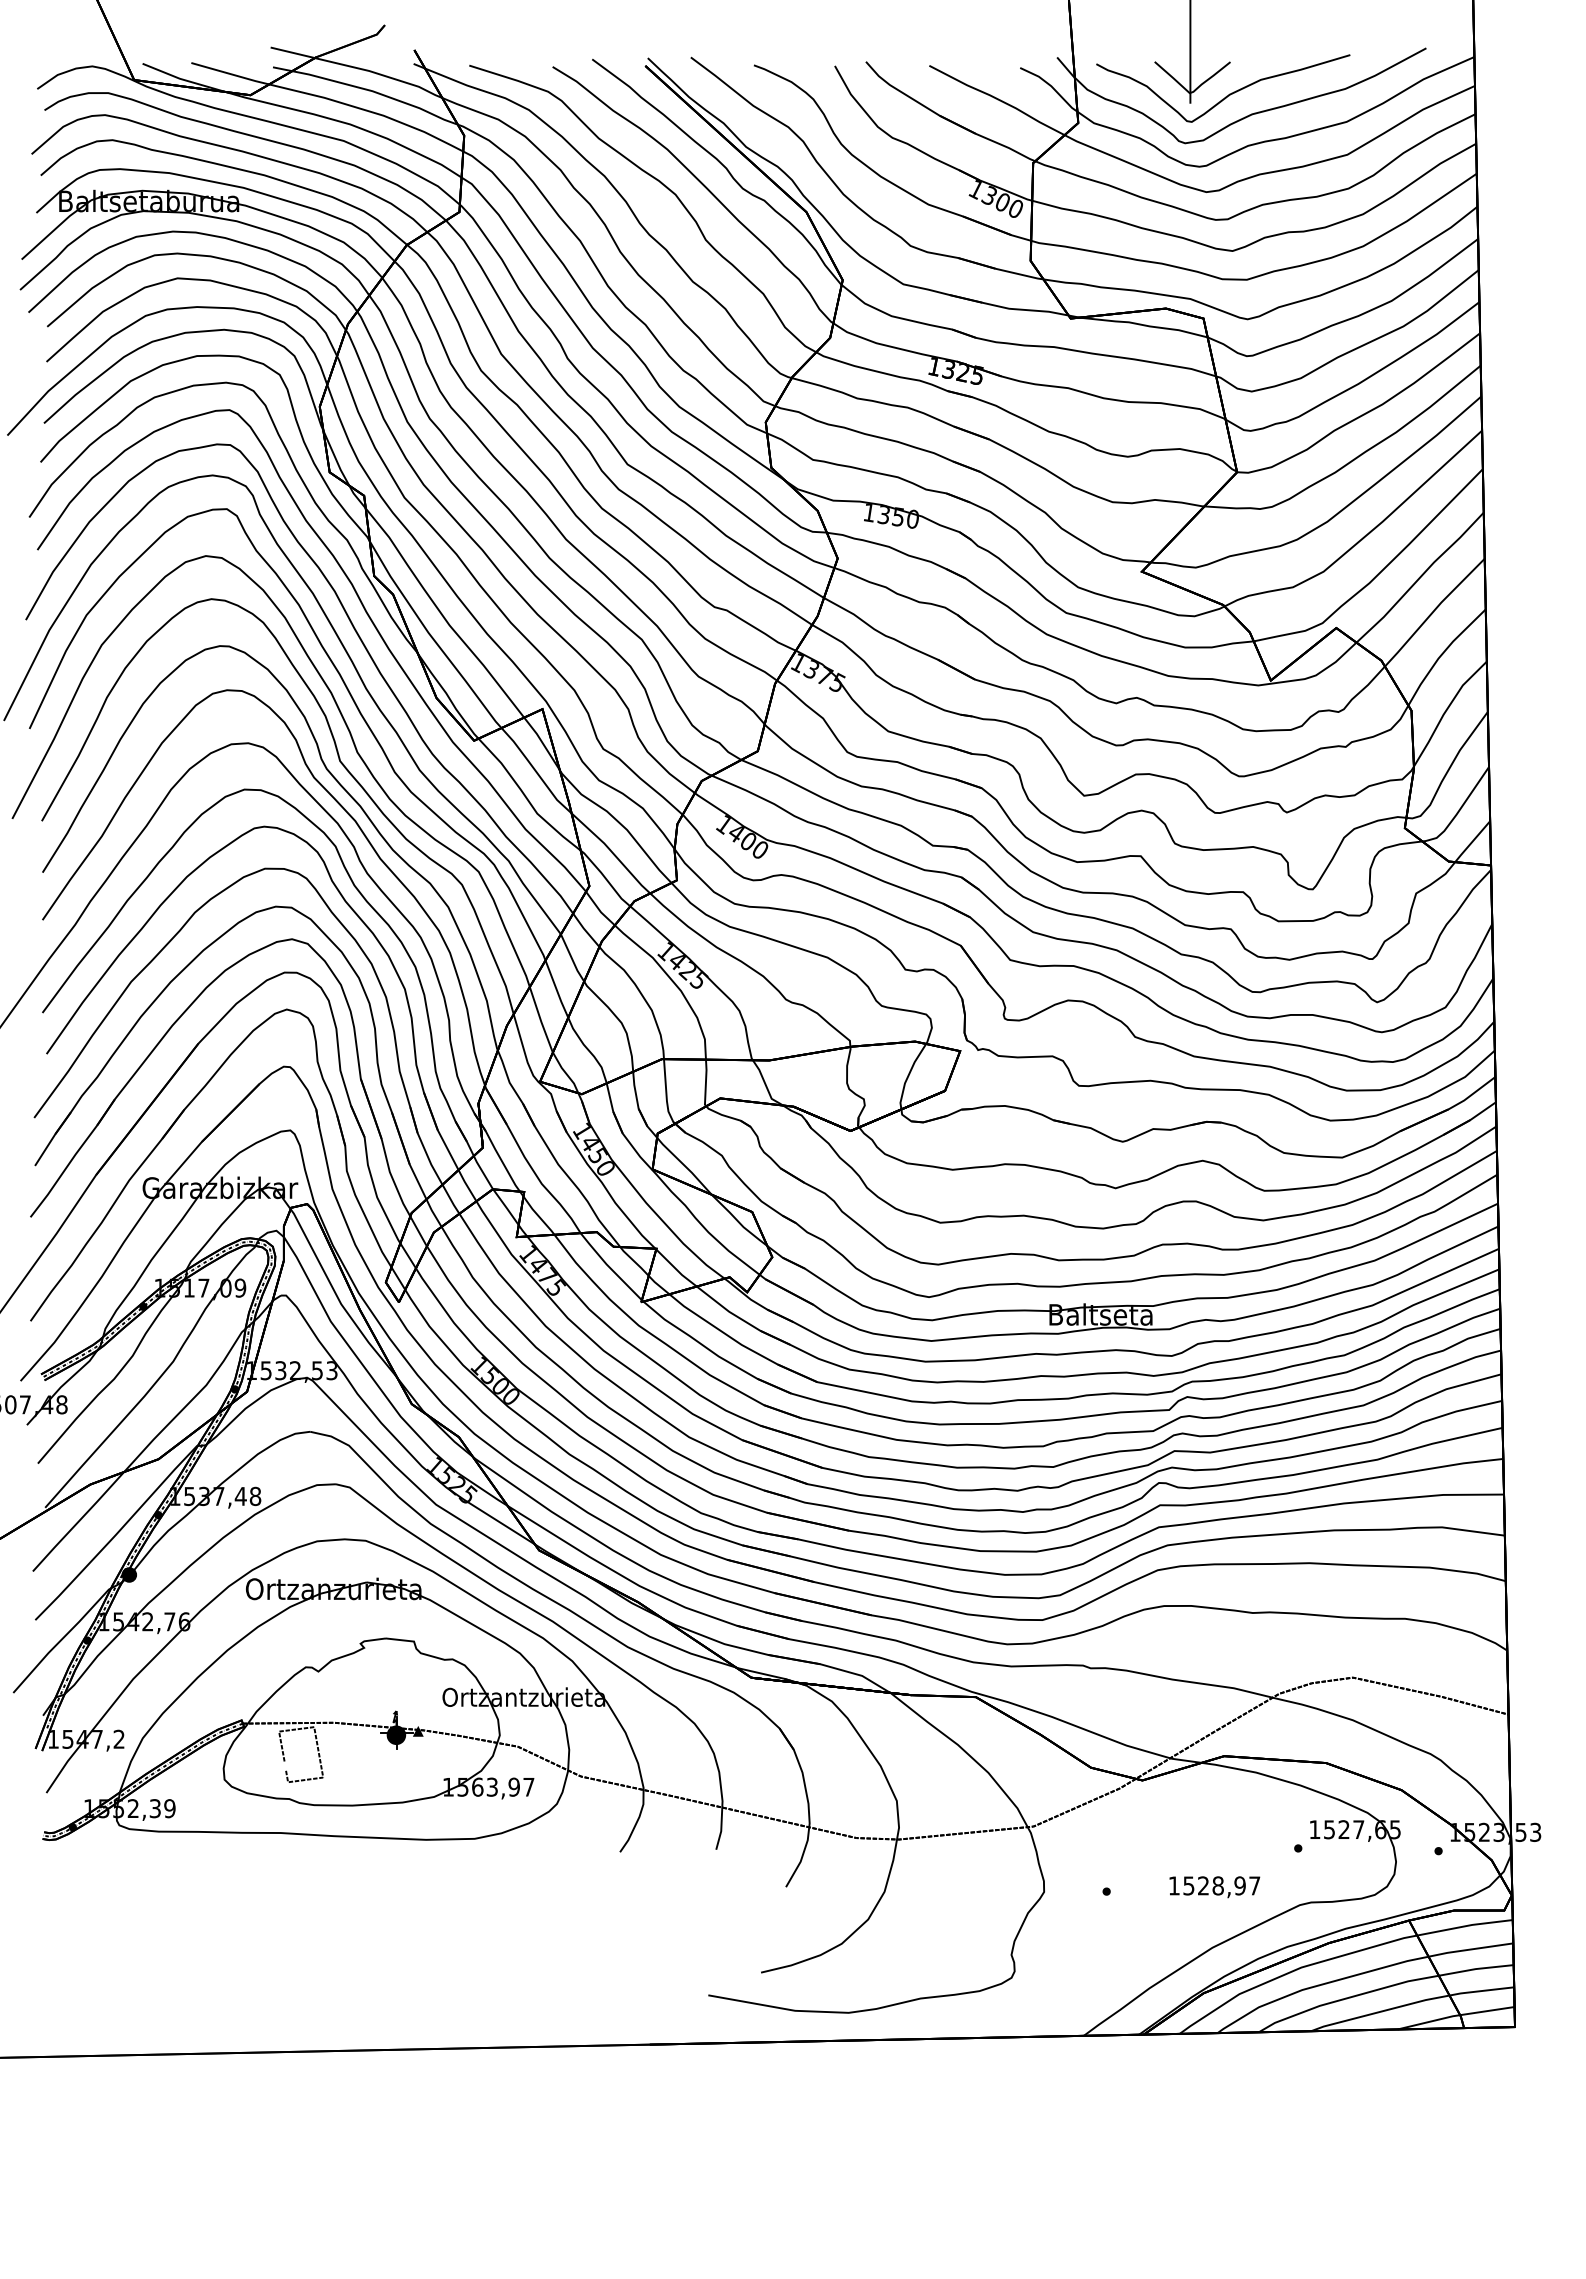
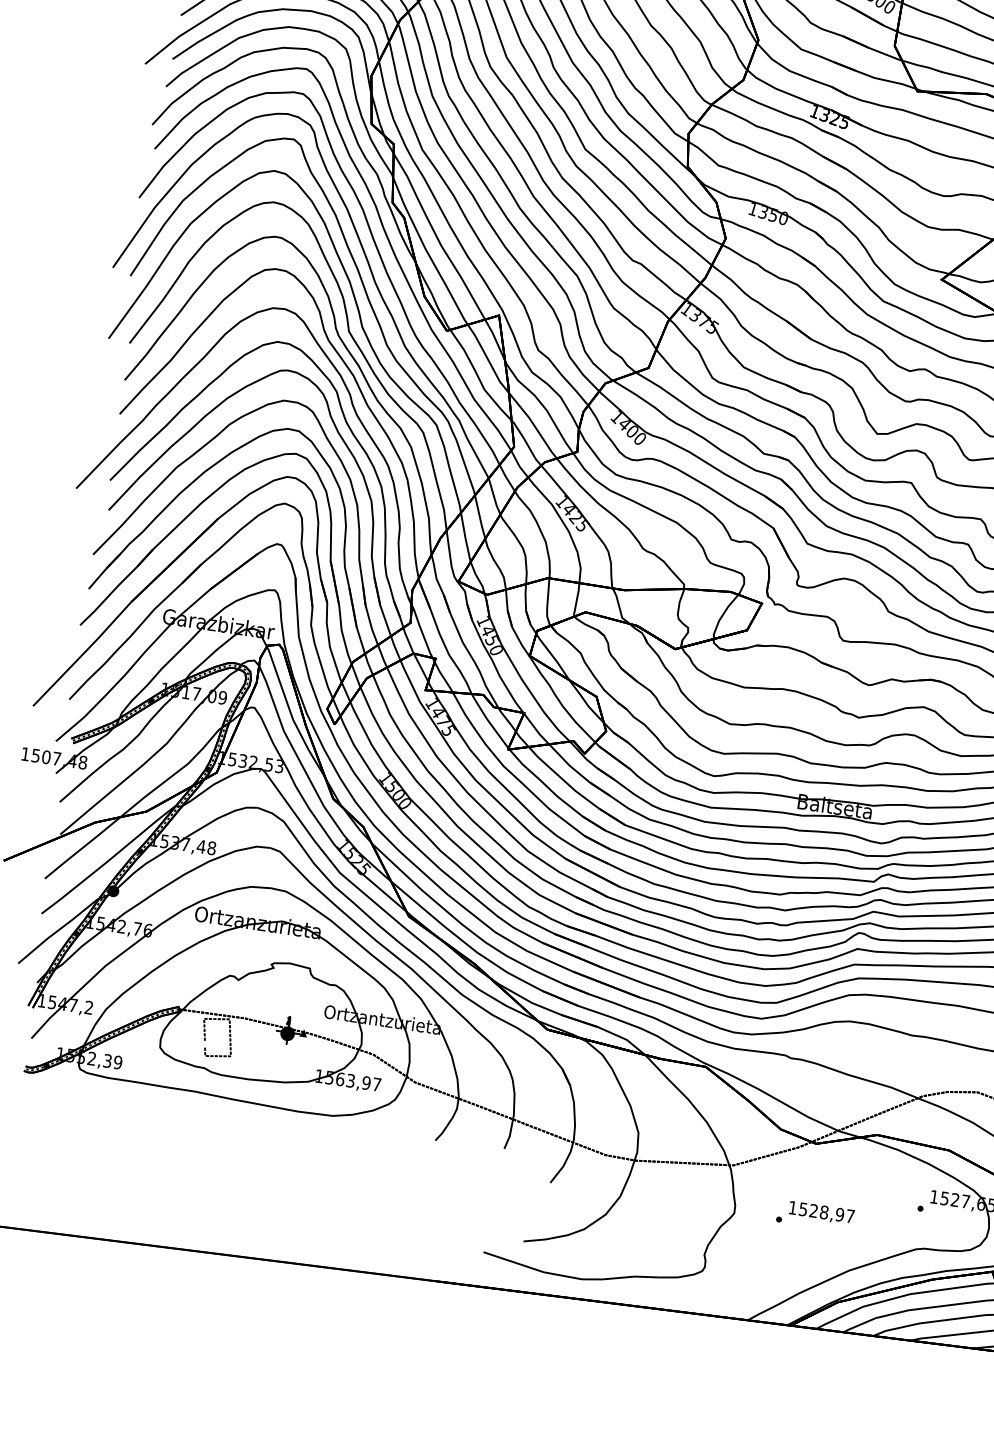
text: (1214, 1887) -> (821, 1213), moved

